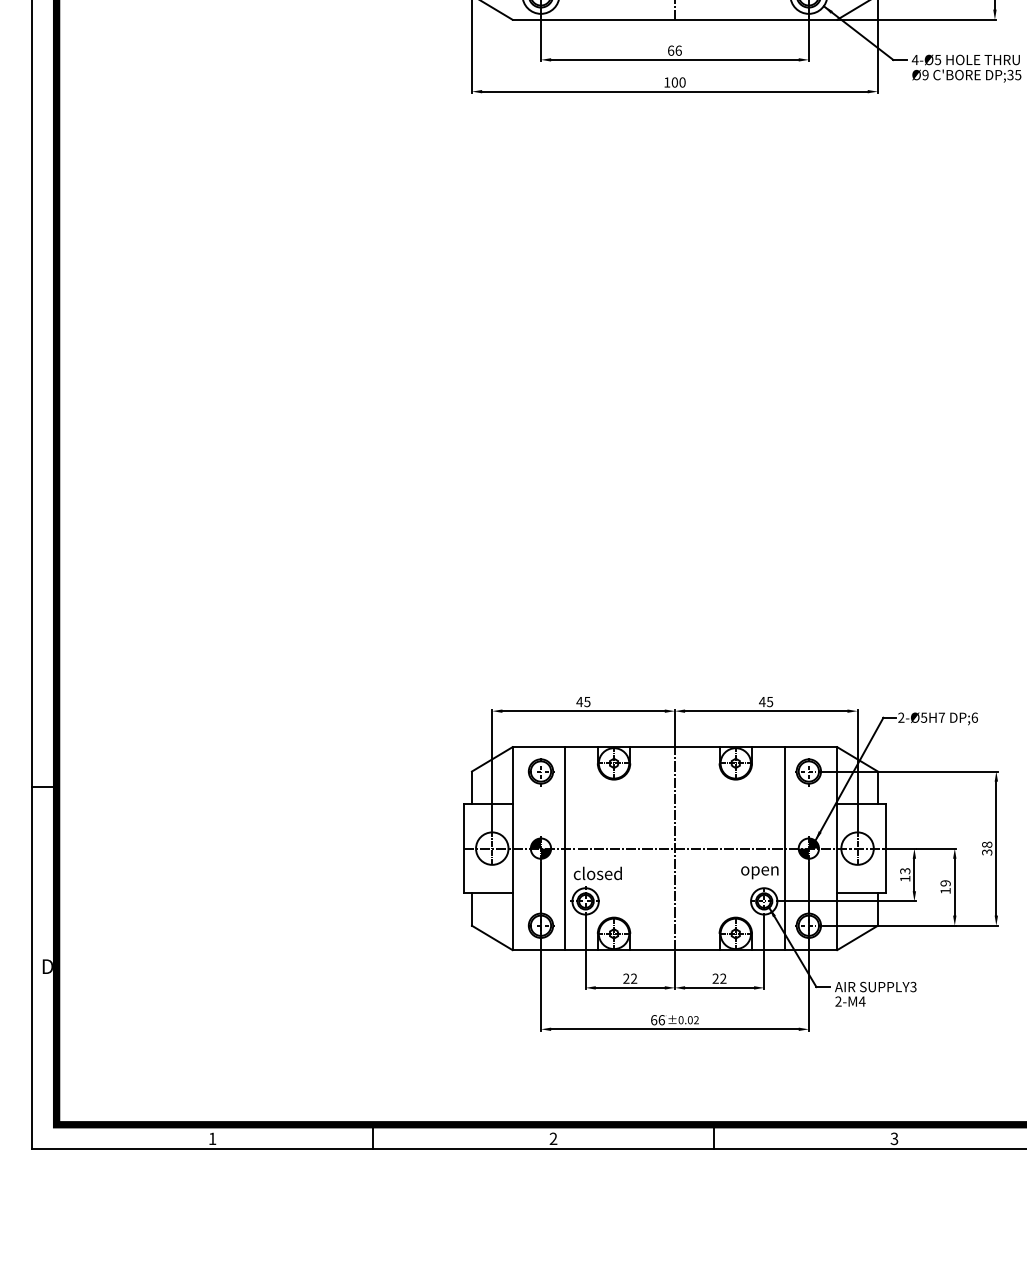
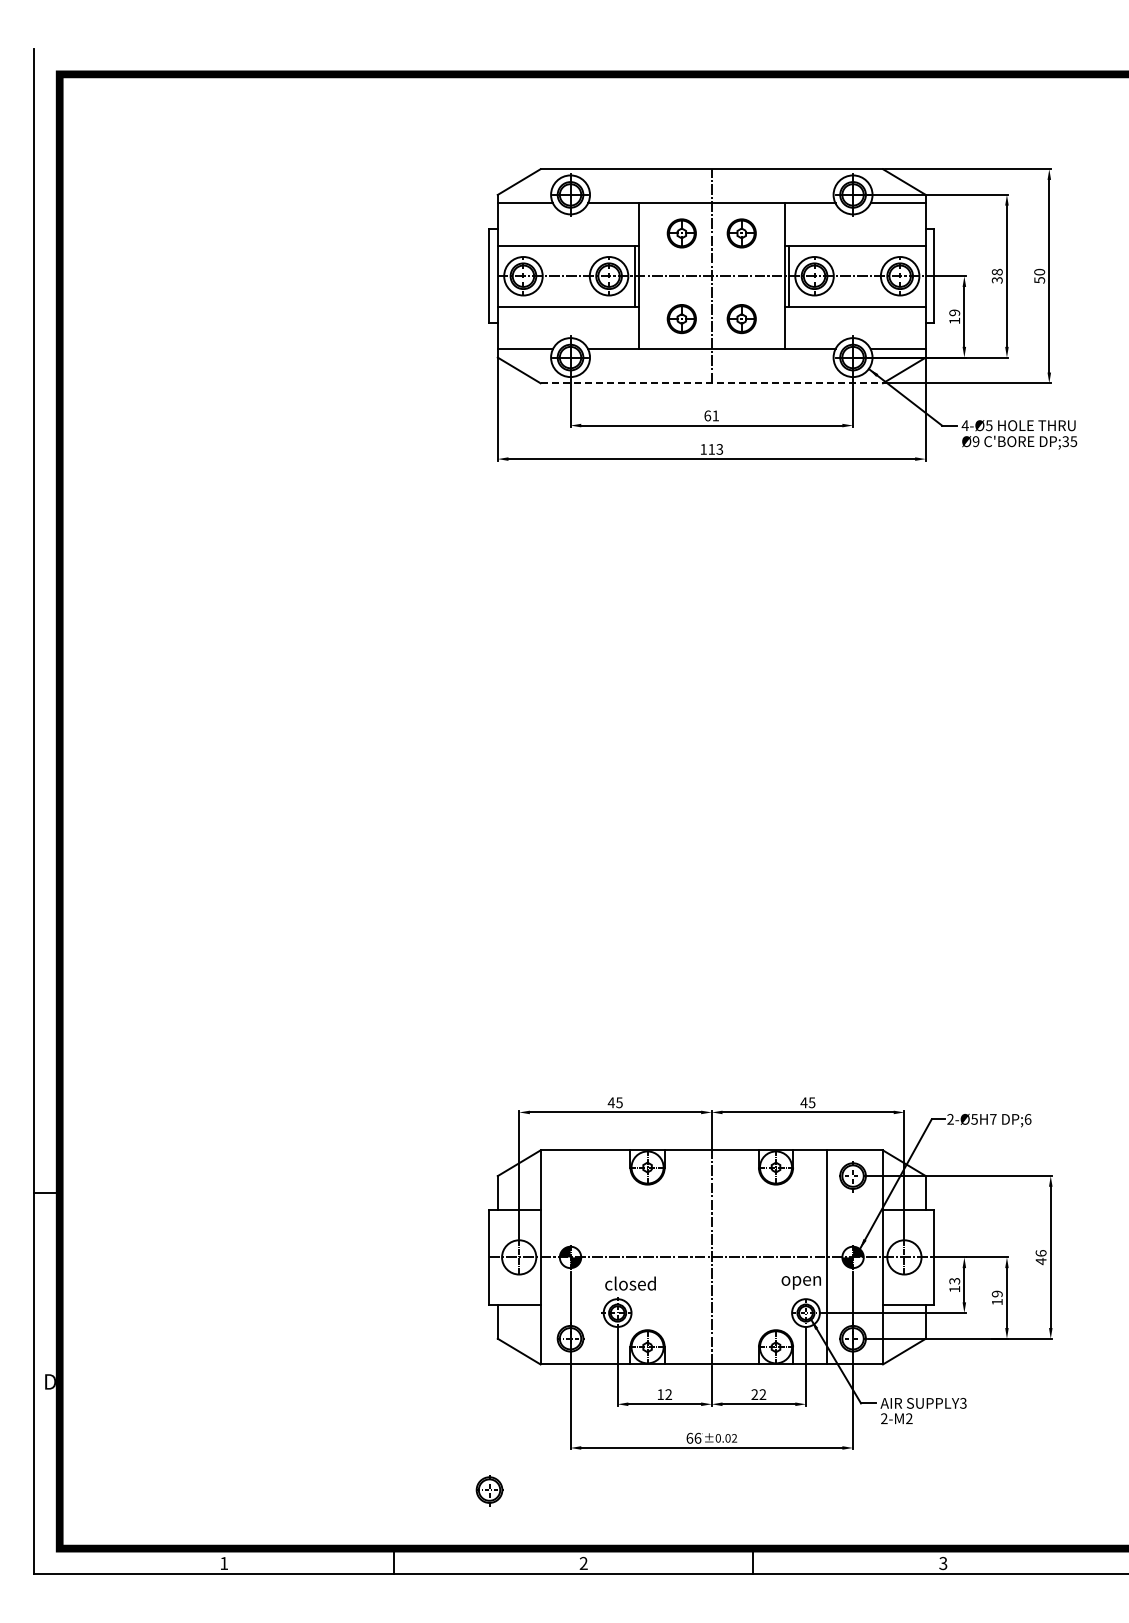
line: (675, 19) -> (712, 383), solid -> dashed
text: (678, 50) -> (715, 415), 66 -> 61
text: (678, 82) -> (715, 449), 100 -> 113
part: (540, 771) -> (489, 1490), moved
line: (565, 848) -> (596, 1257), removed
text: (986, 848) -> (1040, 1257), 38 -> 46
text: (626, 978) -> (660, 1394), 22 -> 12
text: (861, 1001) -> (908, 1418), 2-M4 -> 2-M2

